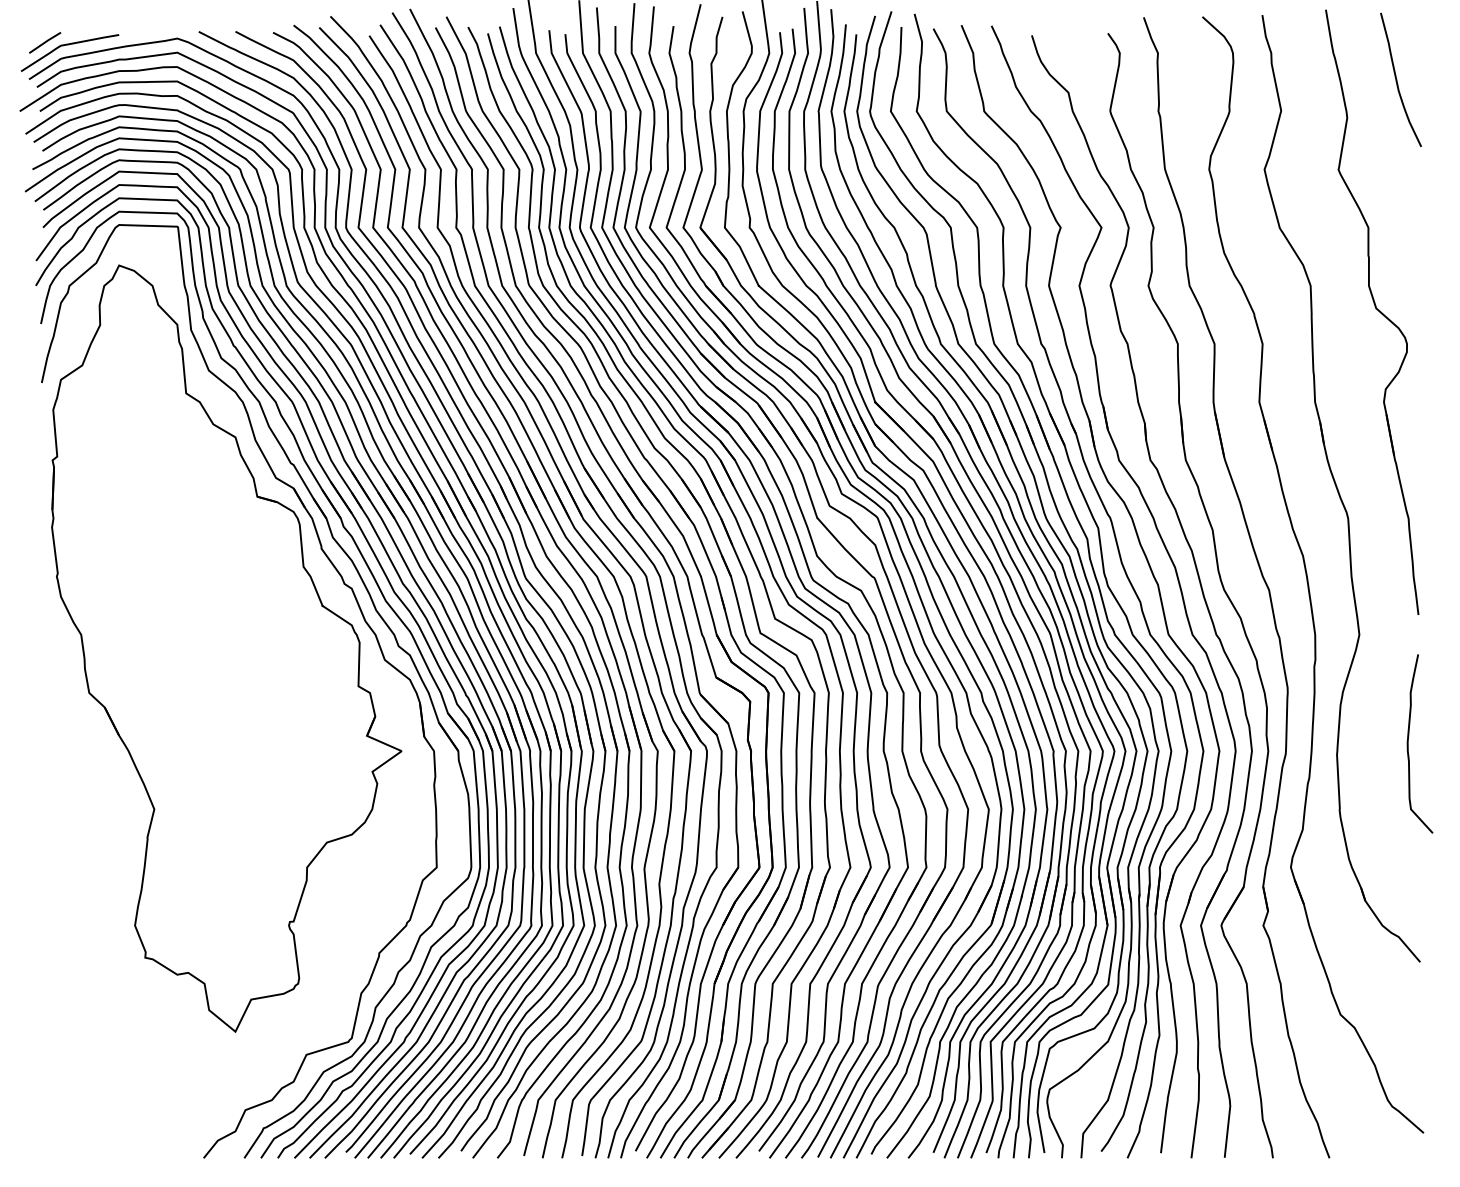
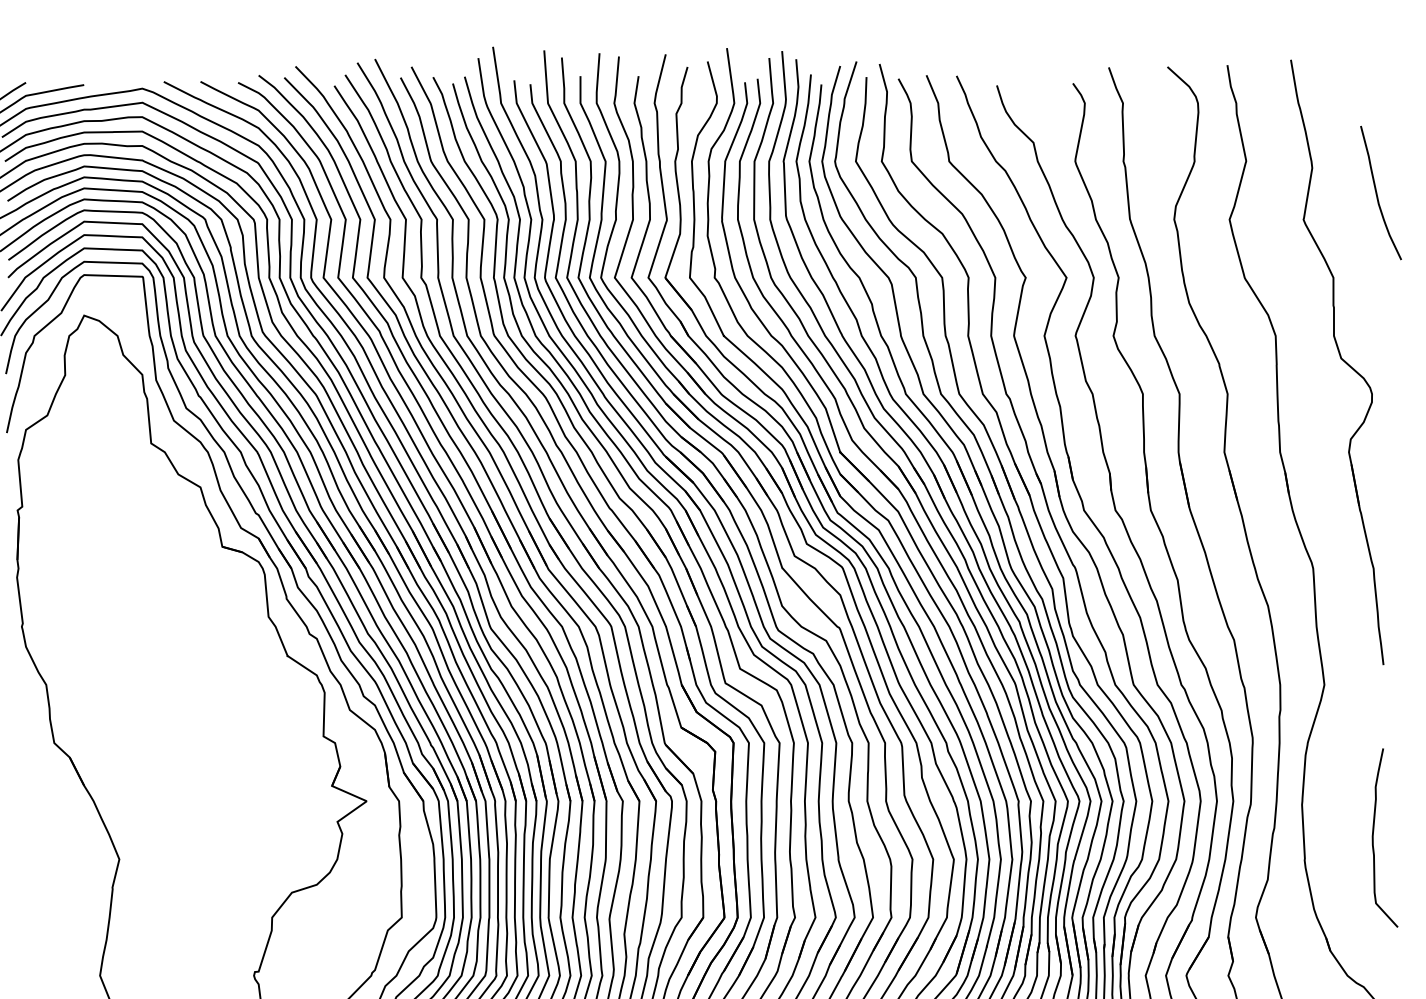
curve: (1397, 79) -> (1377, 192), moved
curve: (1408, 743) -> (1373, 837), moved

